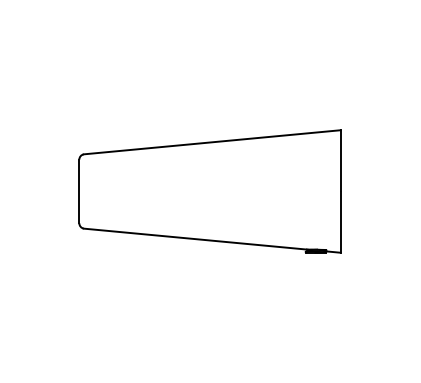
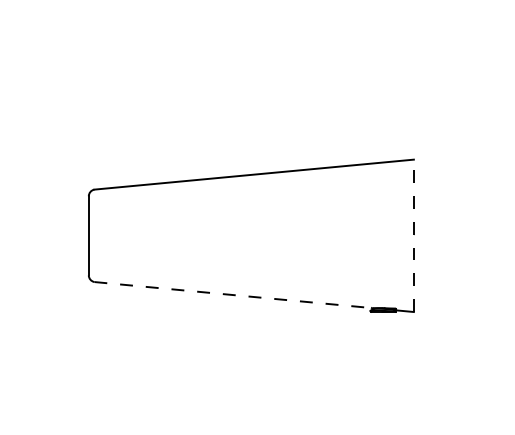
line: (340, 191) -> (413, 235), solid -> dashed
line: (196, 239) -> (234, 295), solid -> dashed

